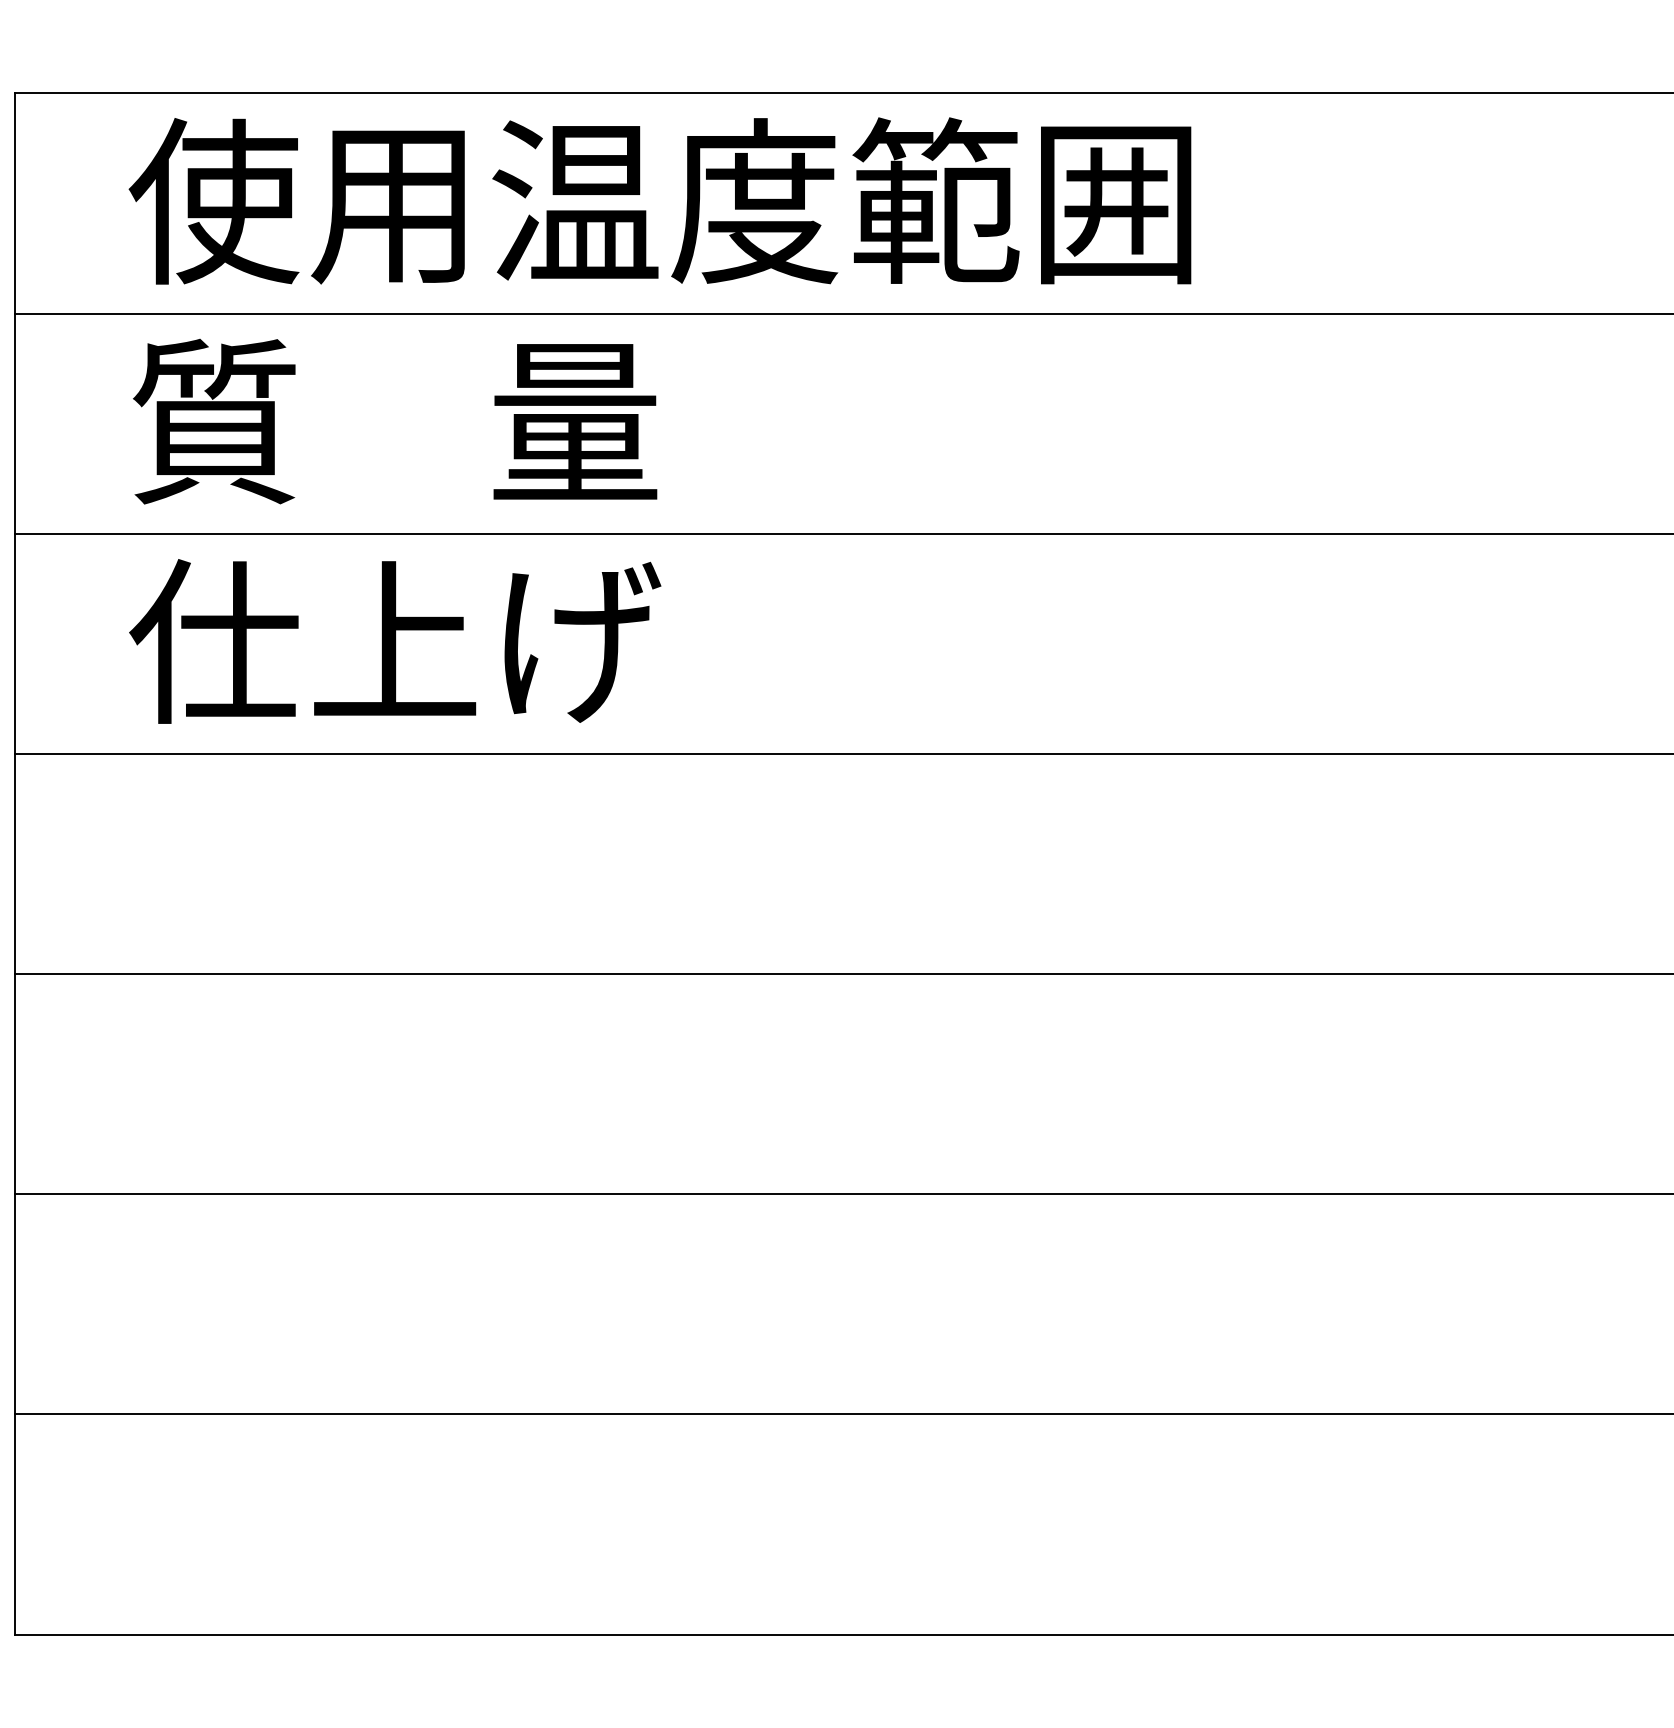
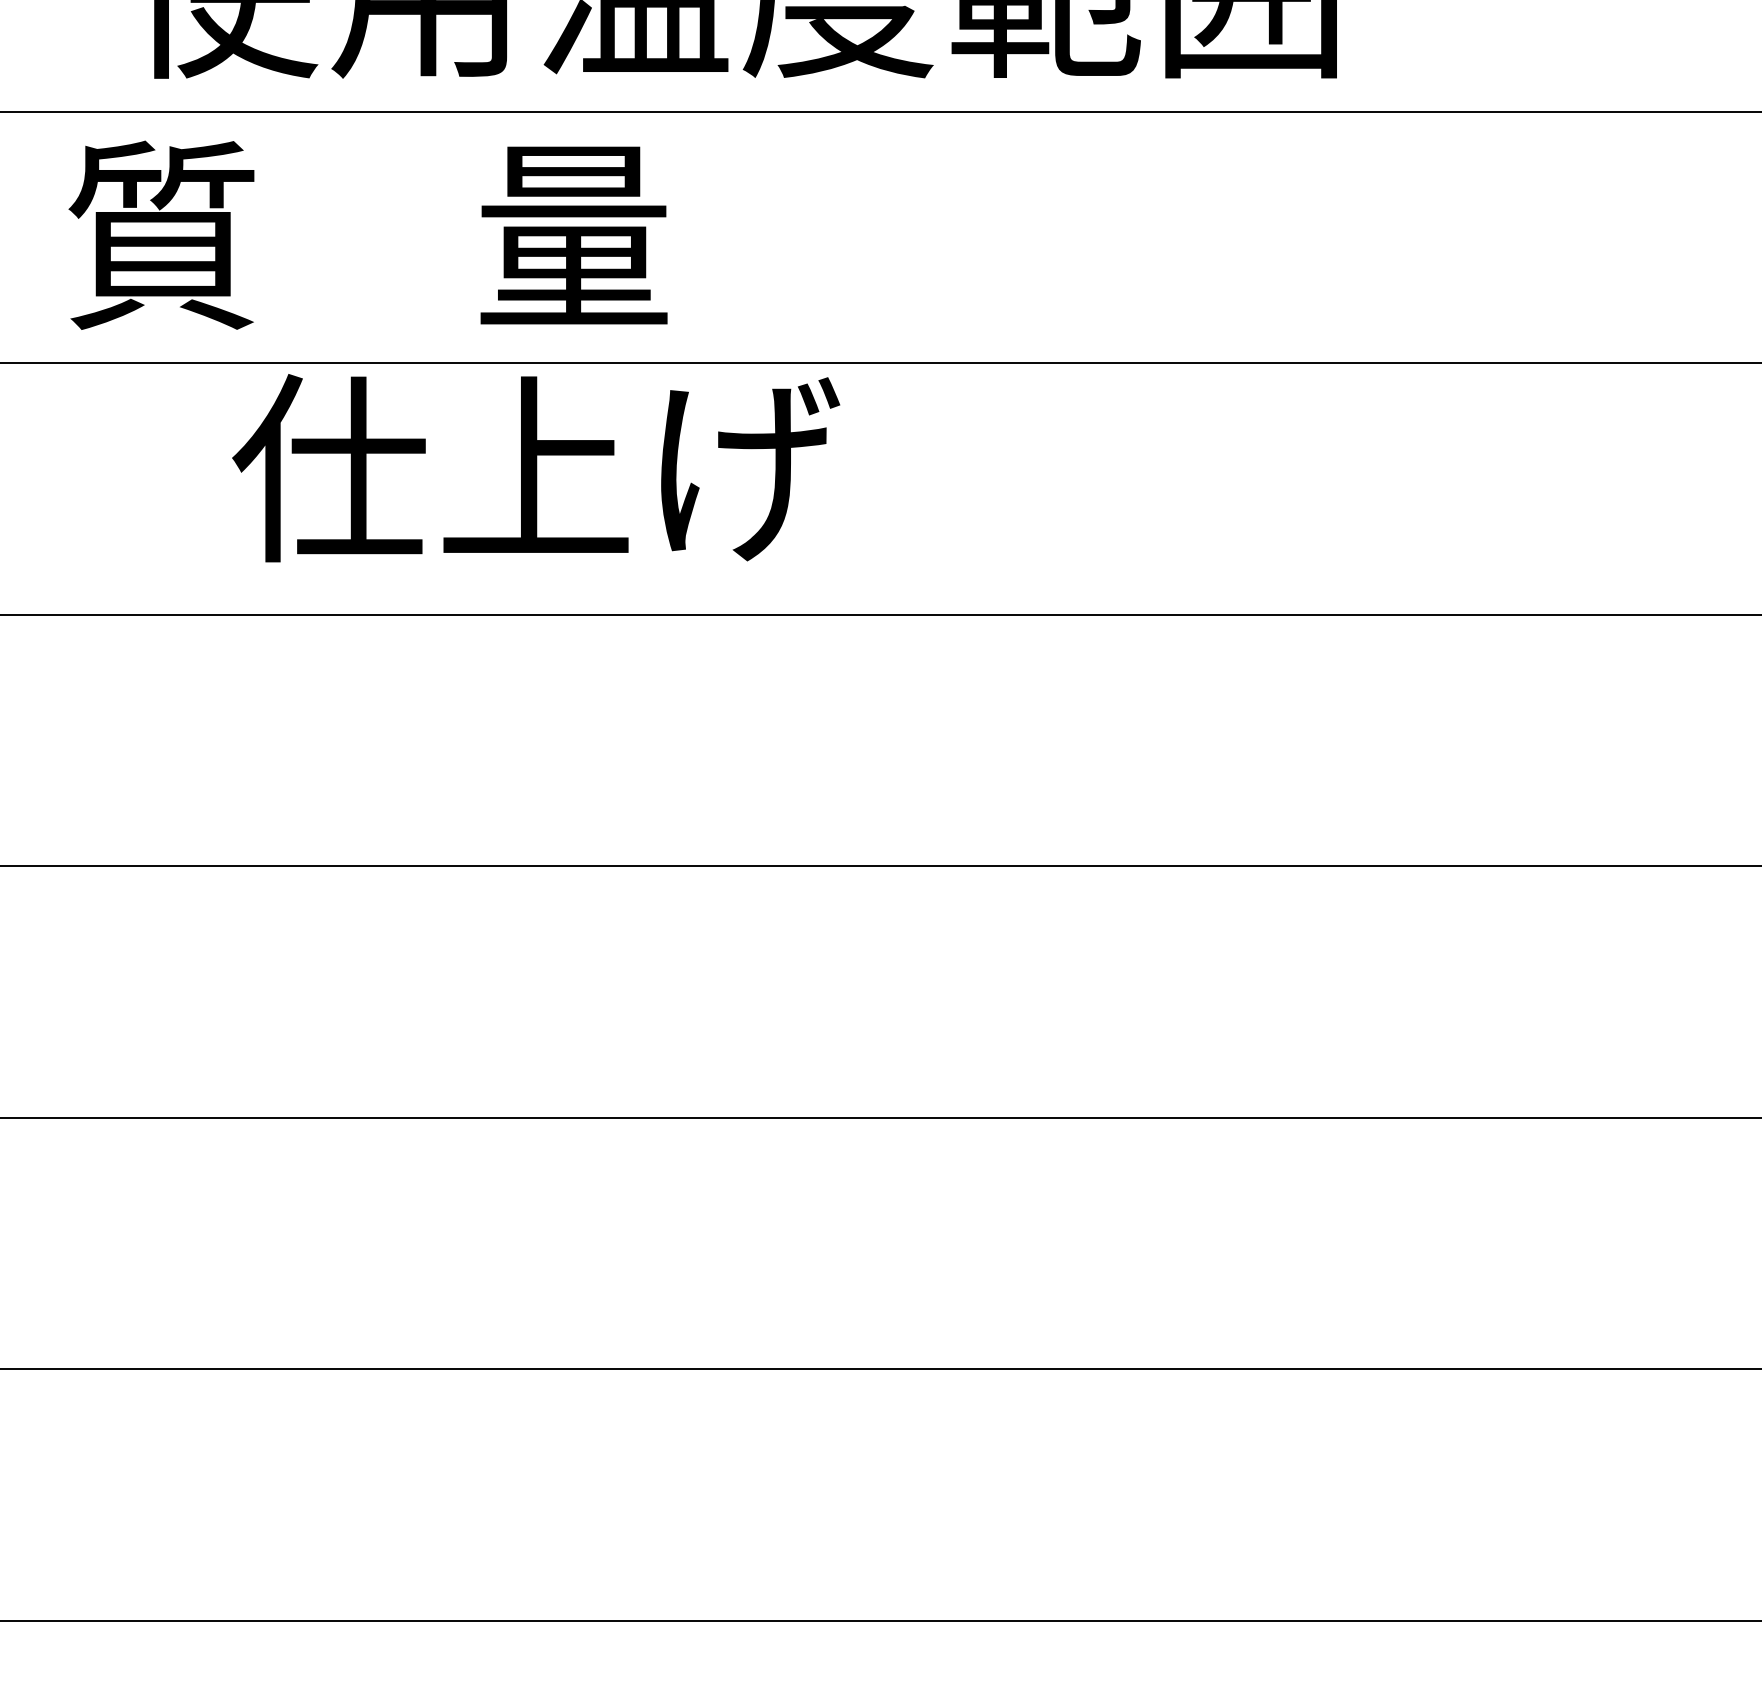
text: (395, 421) -> (368, 235), moved
text: (395, 641) -> (536, 468), moved

